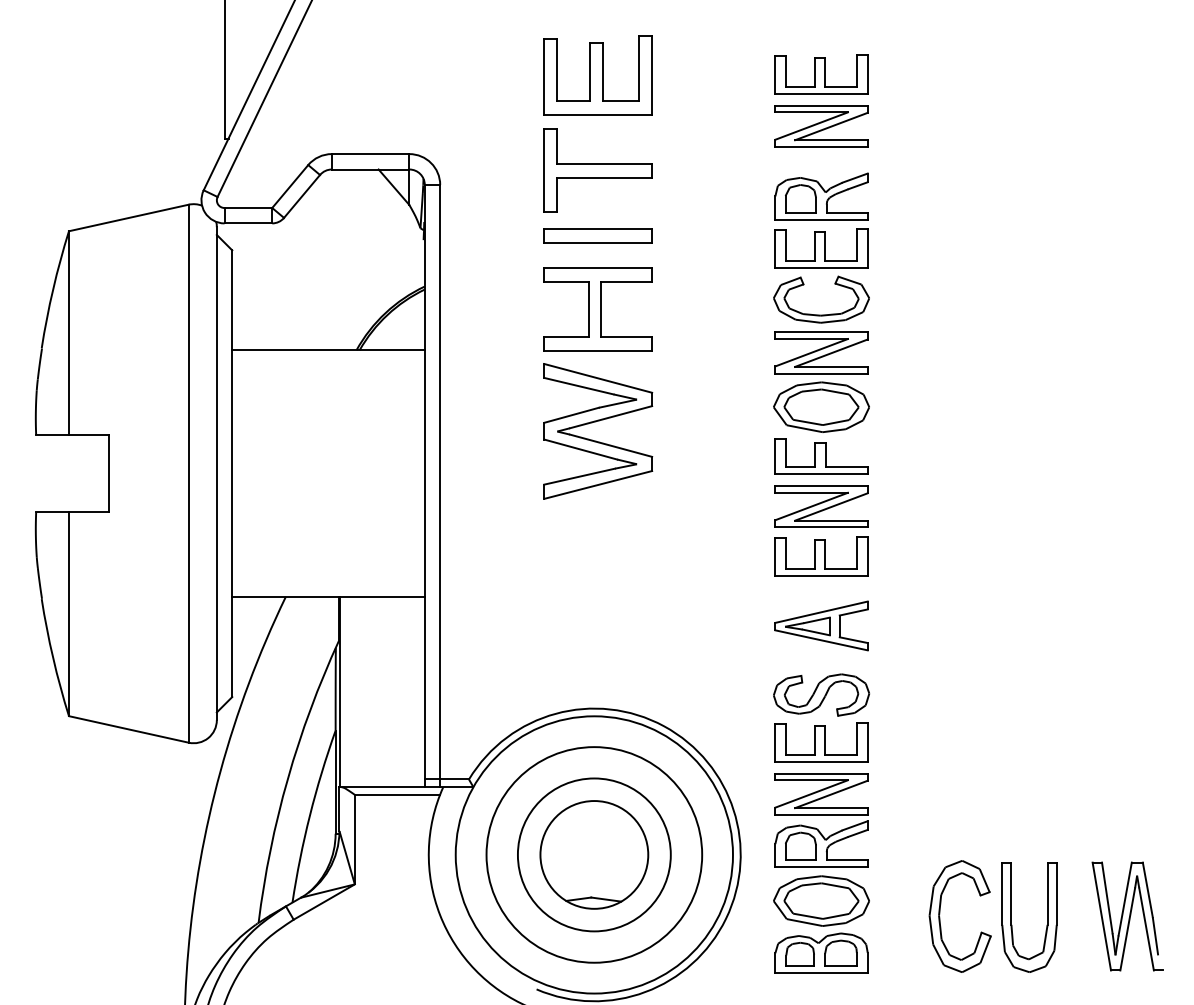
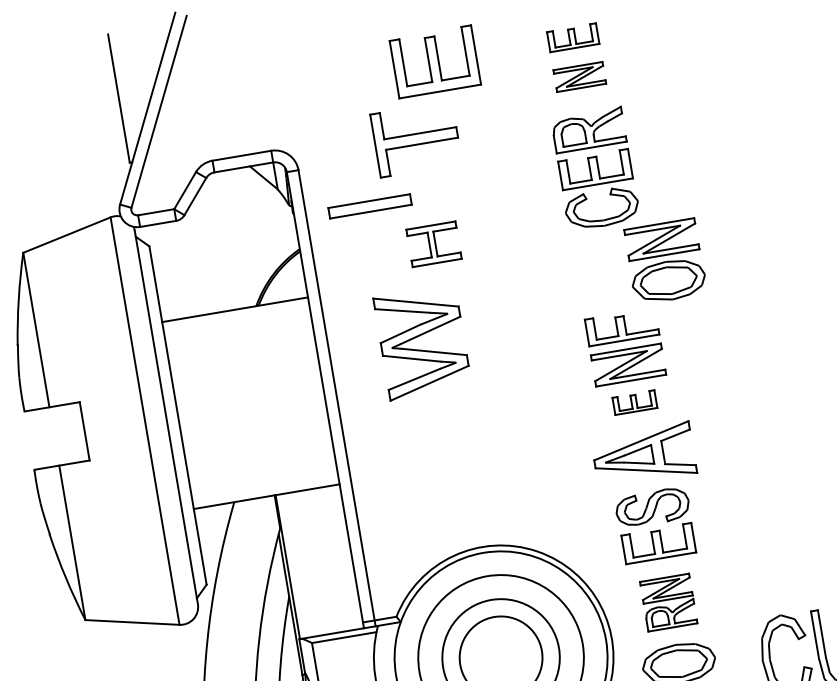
part: (821, 74) -> (573, 37), size x0.7
part: (597, 75) -> (434, 61), moved
part: (821, 126) -> (579, 77), size x0.7
part: (597, 235) -> (369, 206), moved
part: (597, 309) -> (433, 244), size x0.6
part: (821, 381) -> (665, 261), moved
part: (596, 440) -> (422, 349), moved
part: (821, 556) -> (634, 402), size x0.6
part: (821, 625) -> (643, 455), size x1.4
part: (821, 820) -> (668, 602), size x0.7

